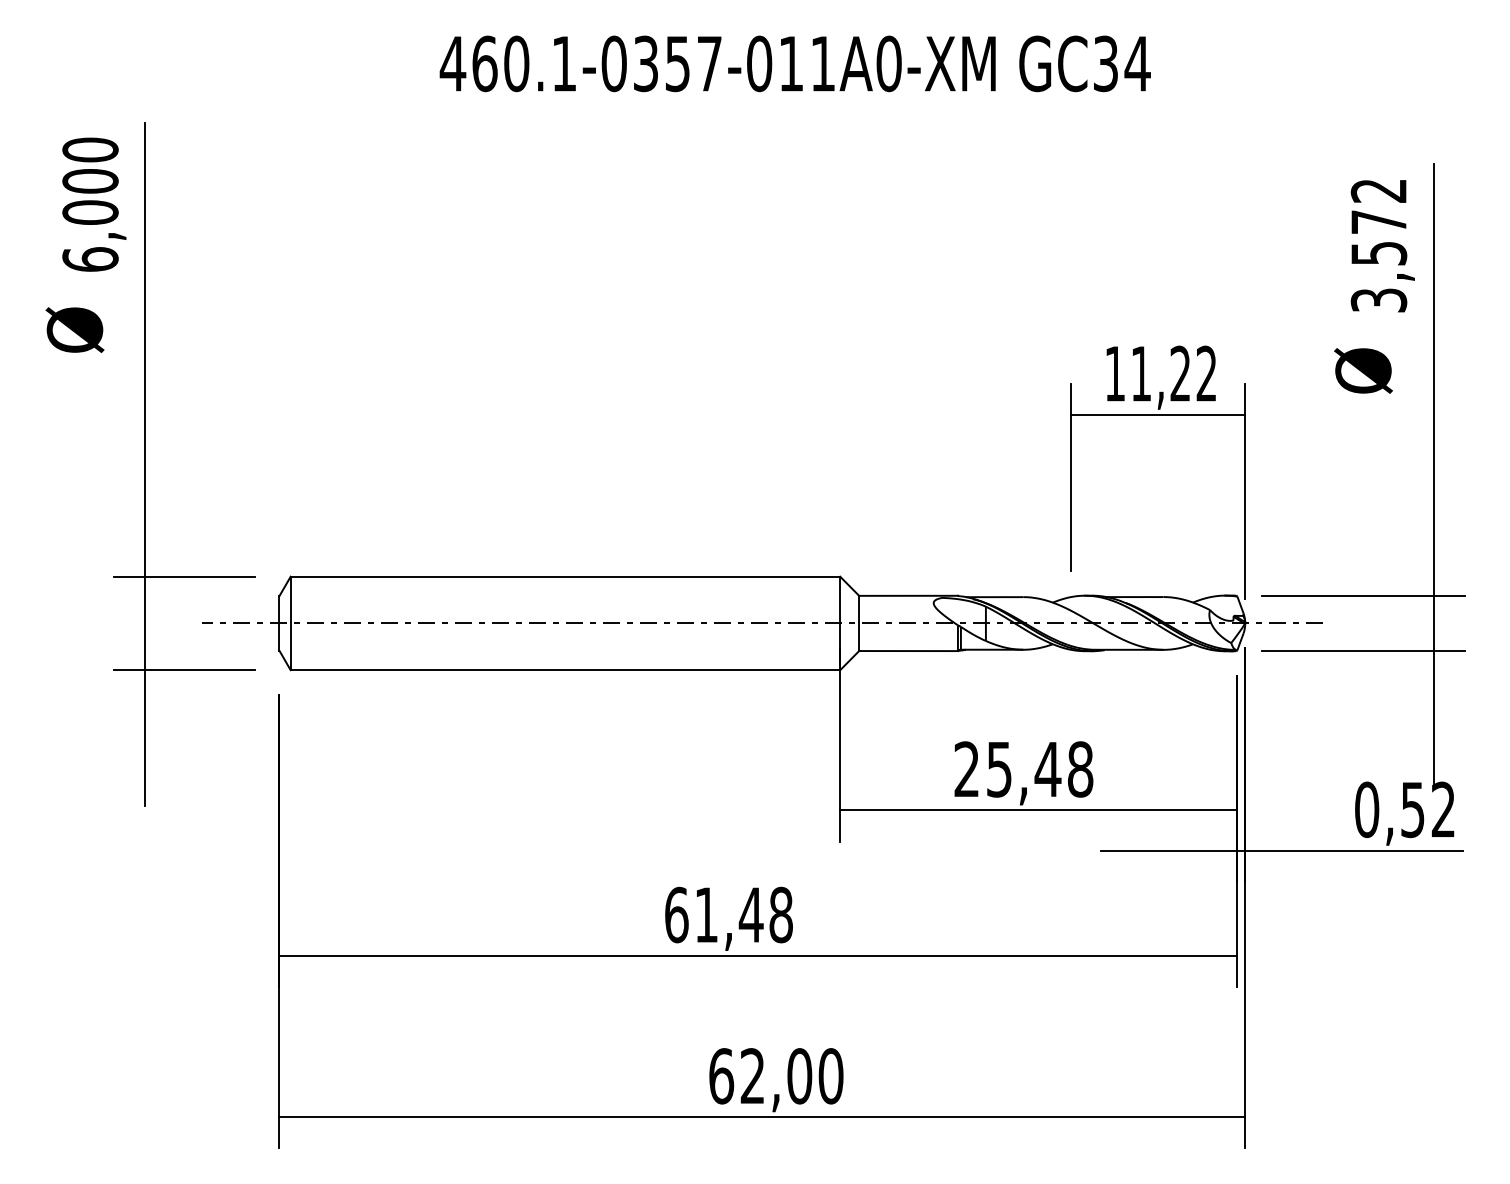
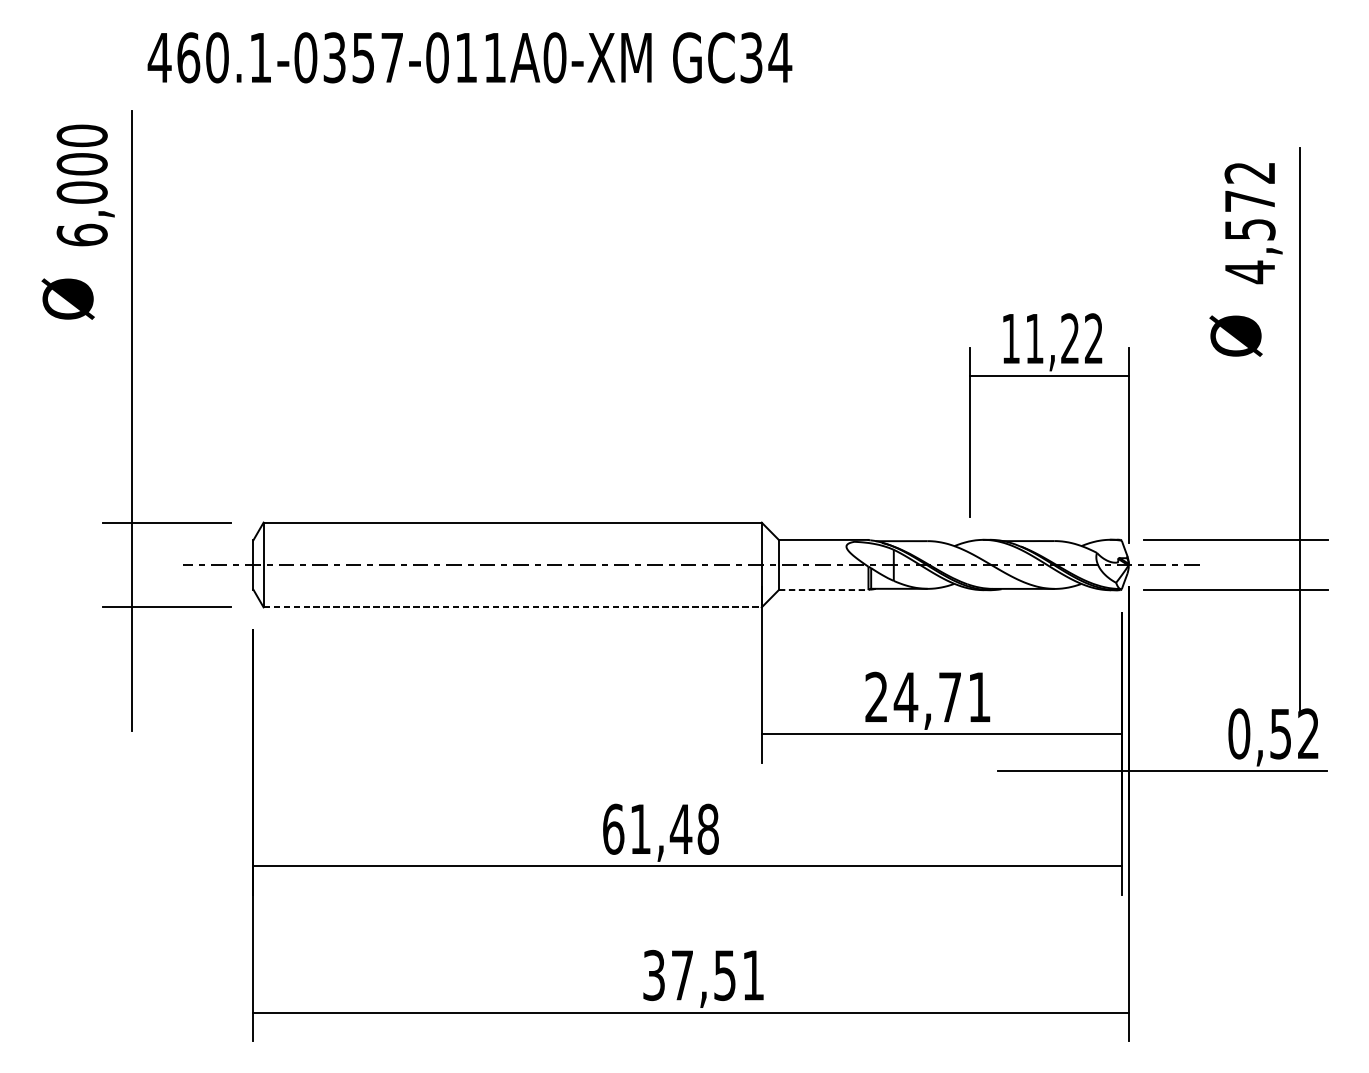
text: (794, 63) -> (469, 57), moved
text: (1378, 300) -> (1249, 272), 3,572 -> 4,572
line: (909, 651) -> (824, 590), solid -> dashed
line: (565, 670) -> (512, 607), solid -> dashed
text: (1039, 769) -> (942, 697), 25,48 -> 24,71
text: (776, 1076) -> (703, 975), 62,00 -> 37,51

